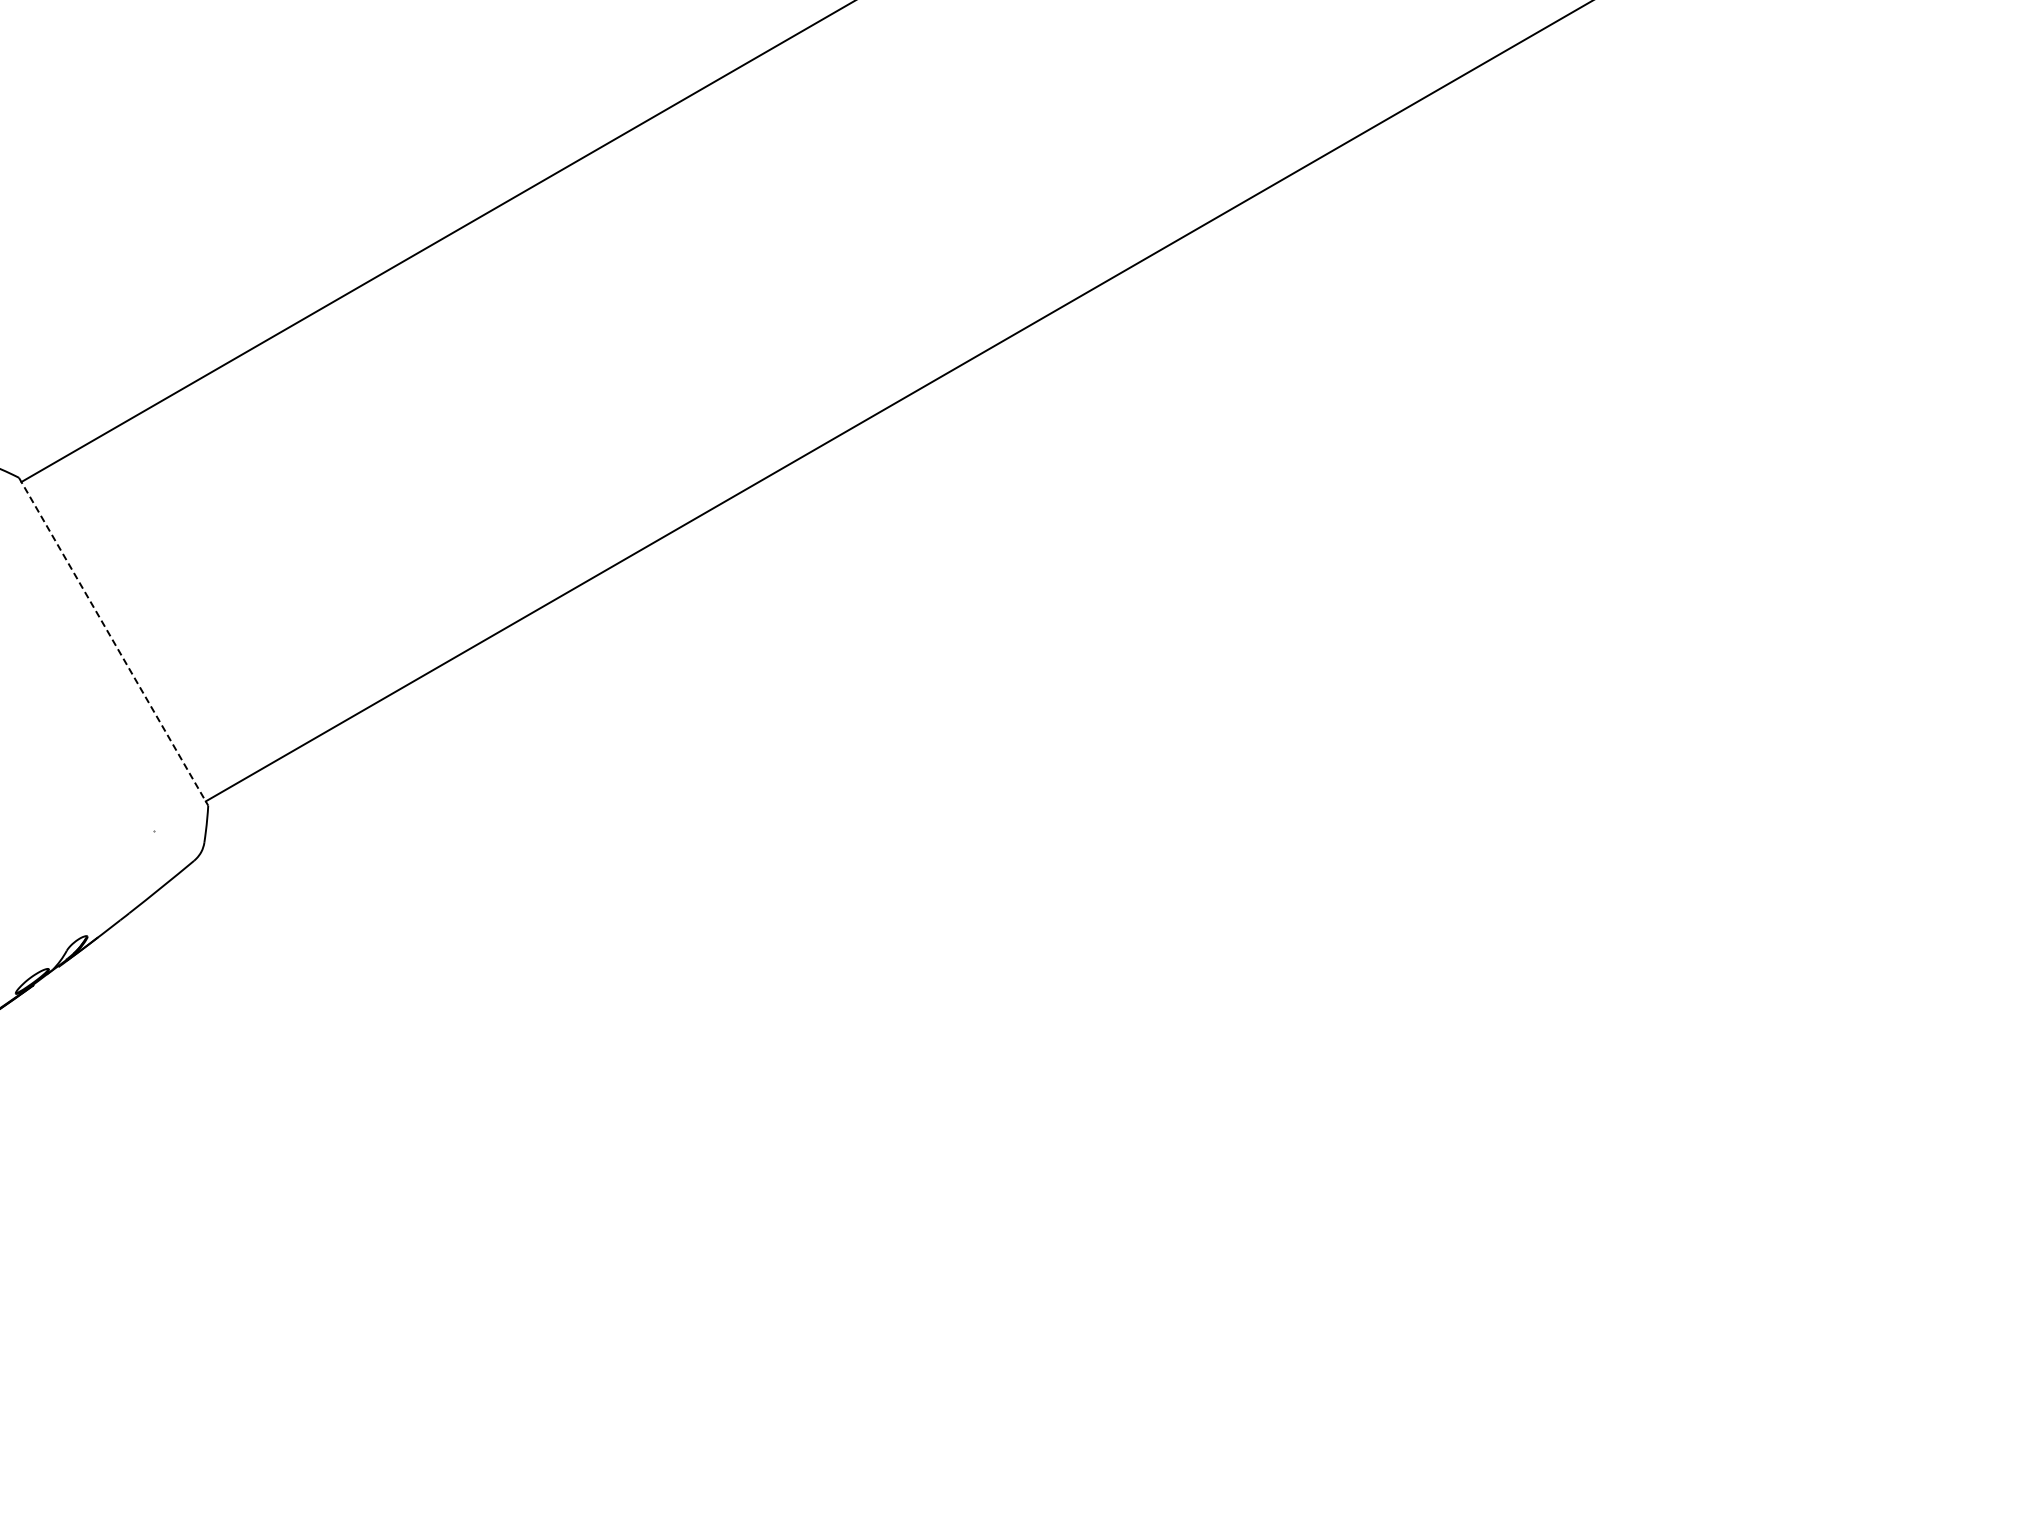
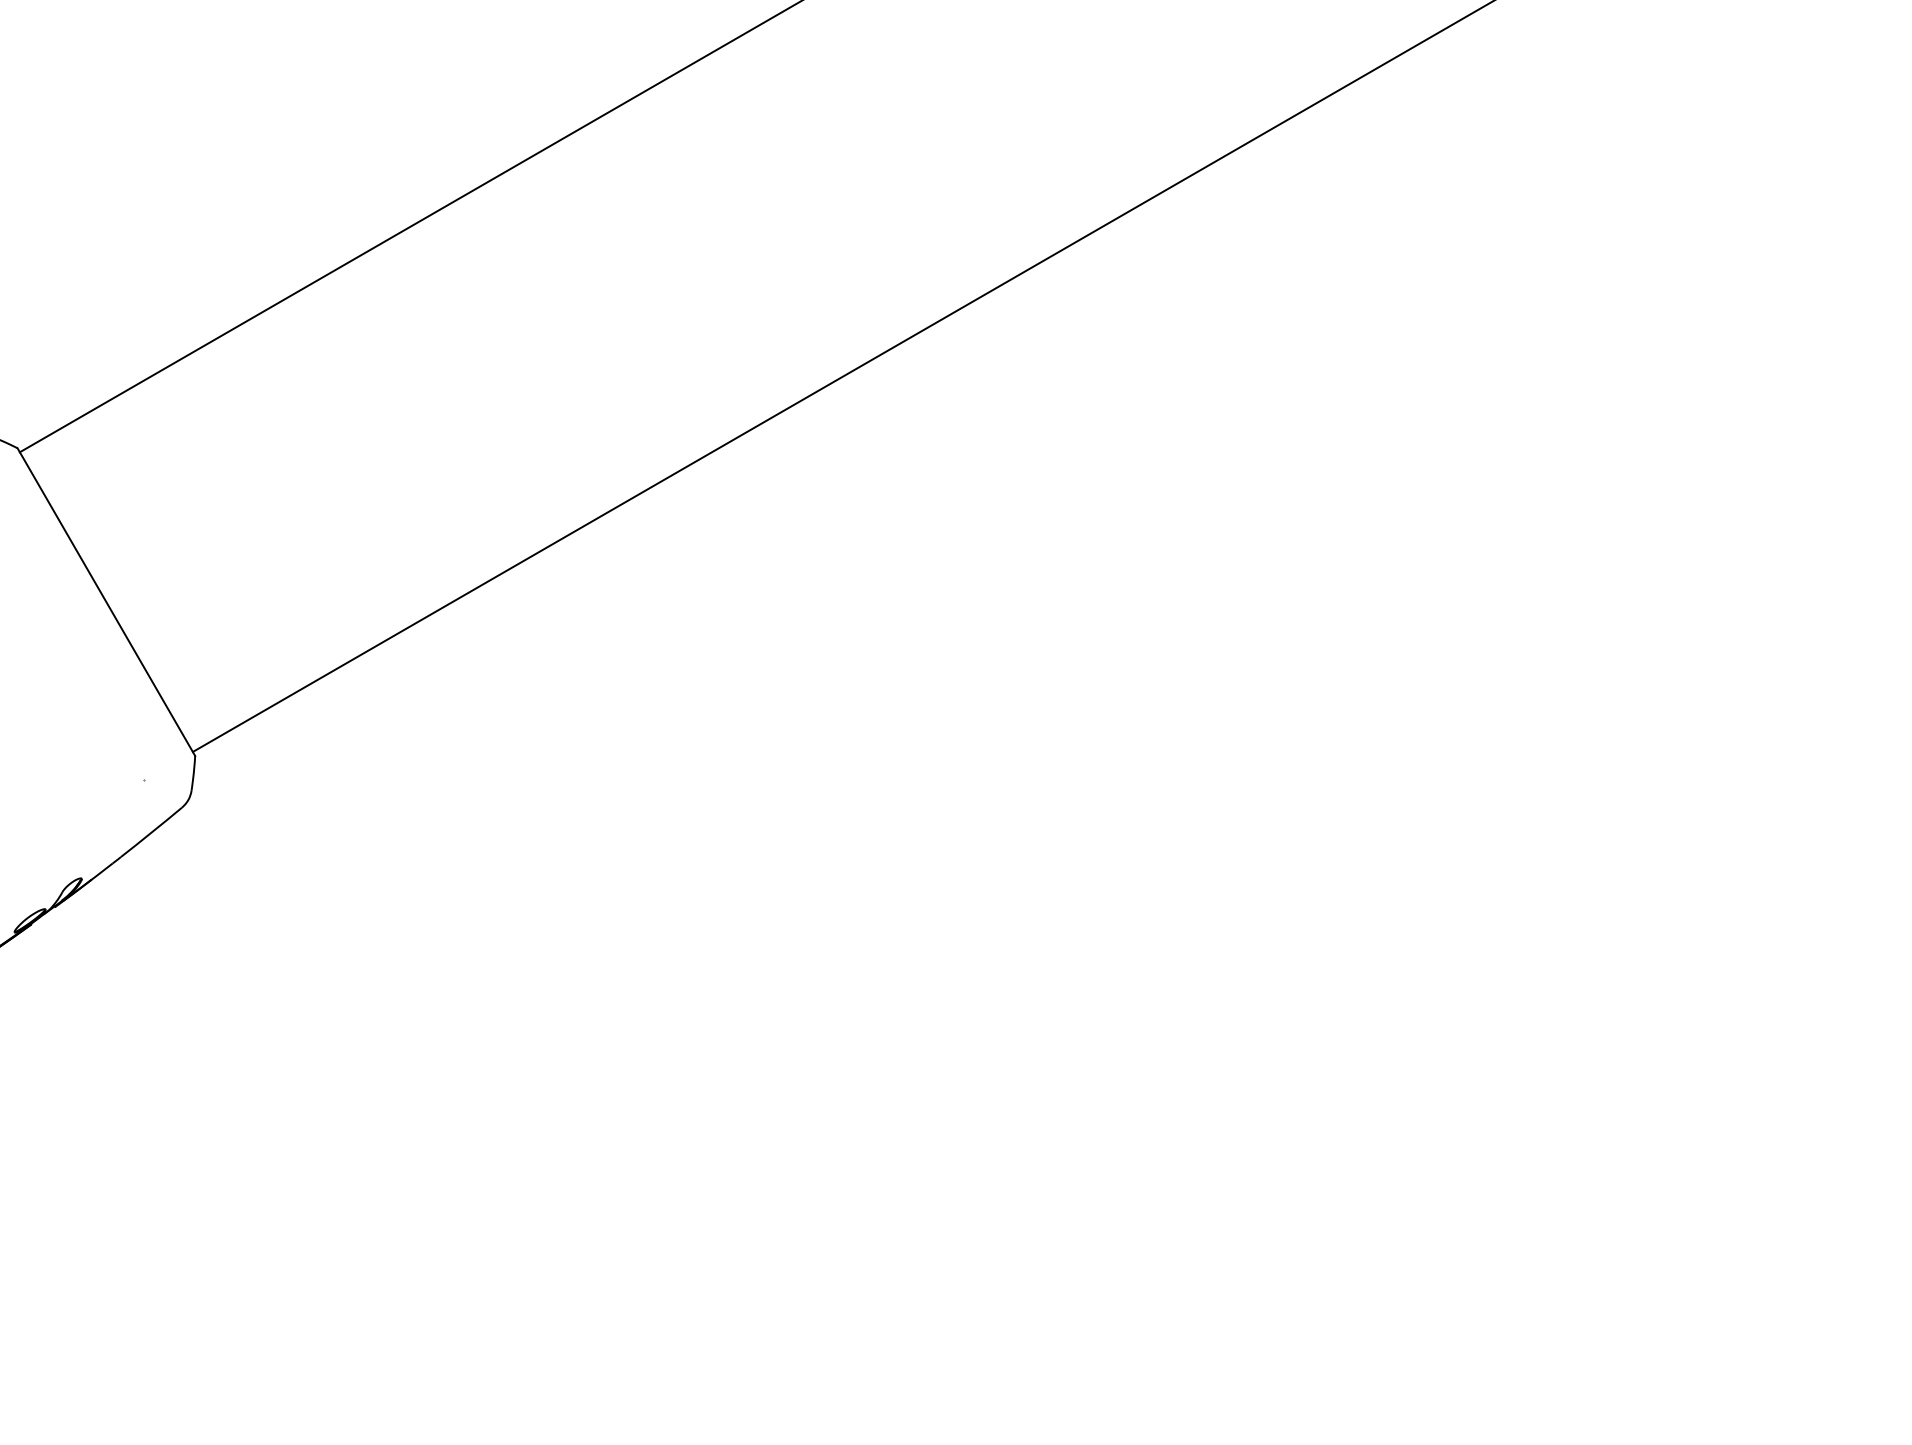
line: (113, 642) -> (106, 602), dashed -> solid

